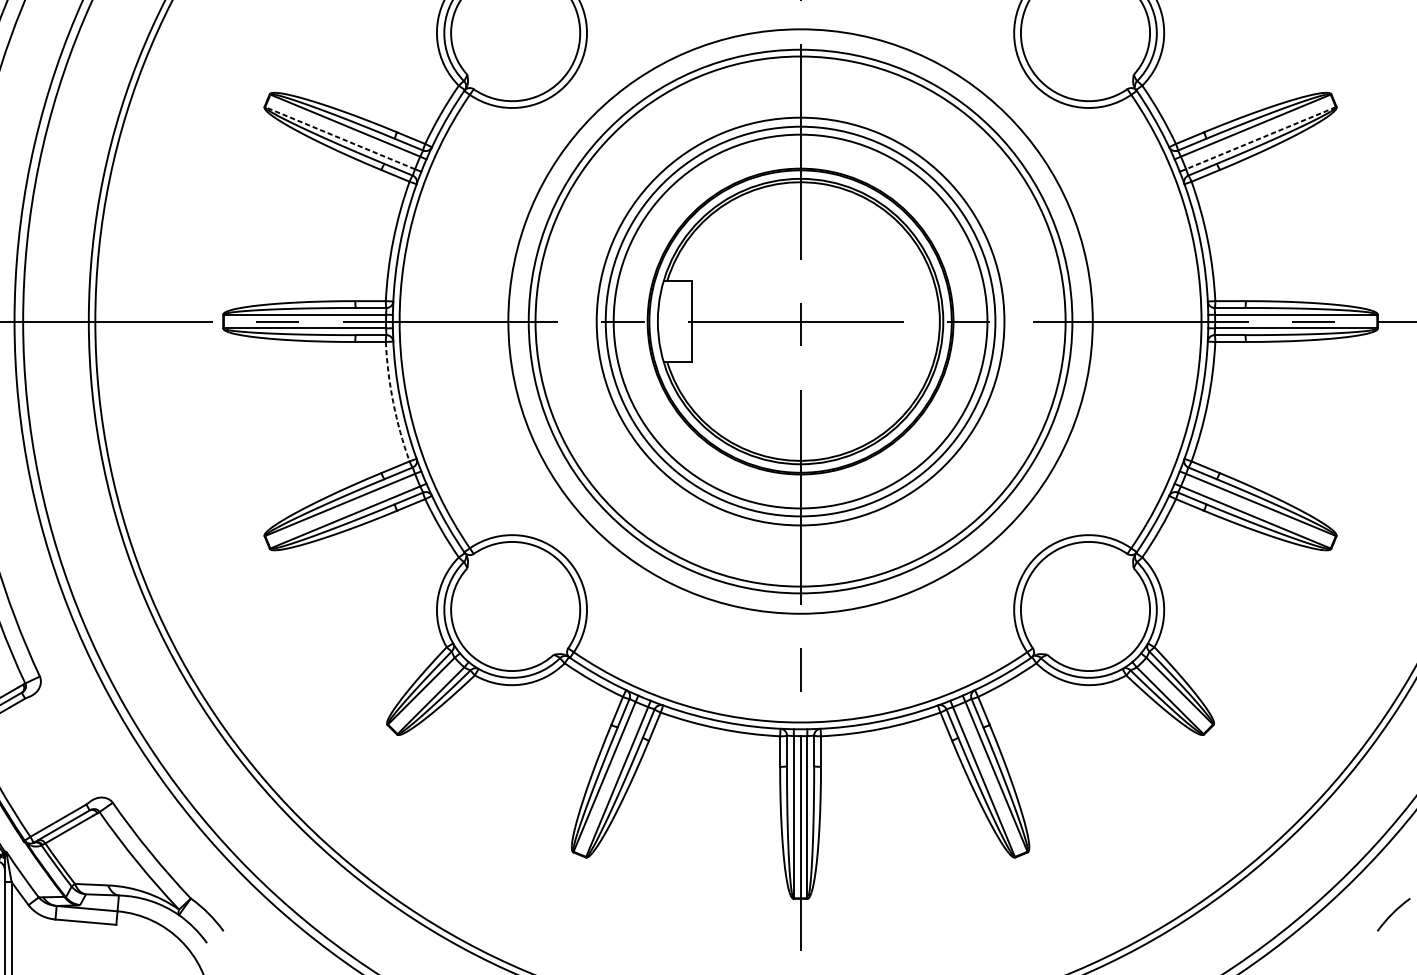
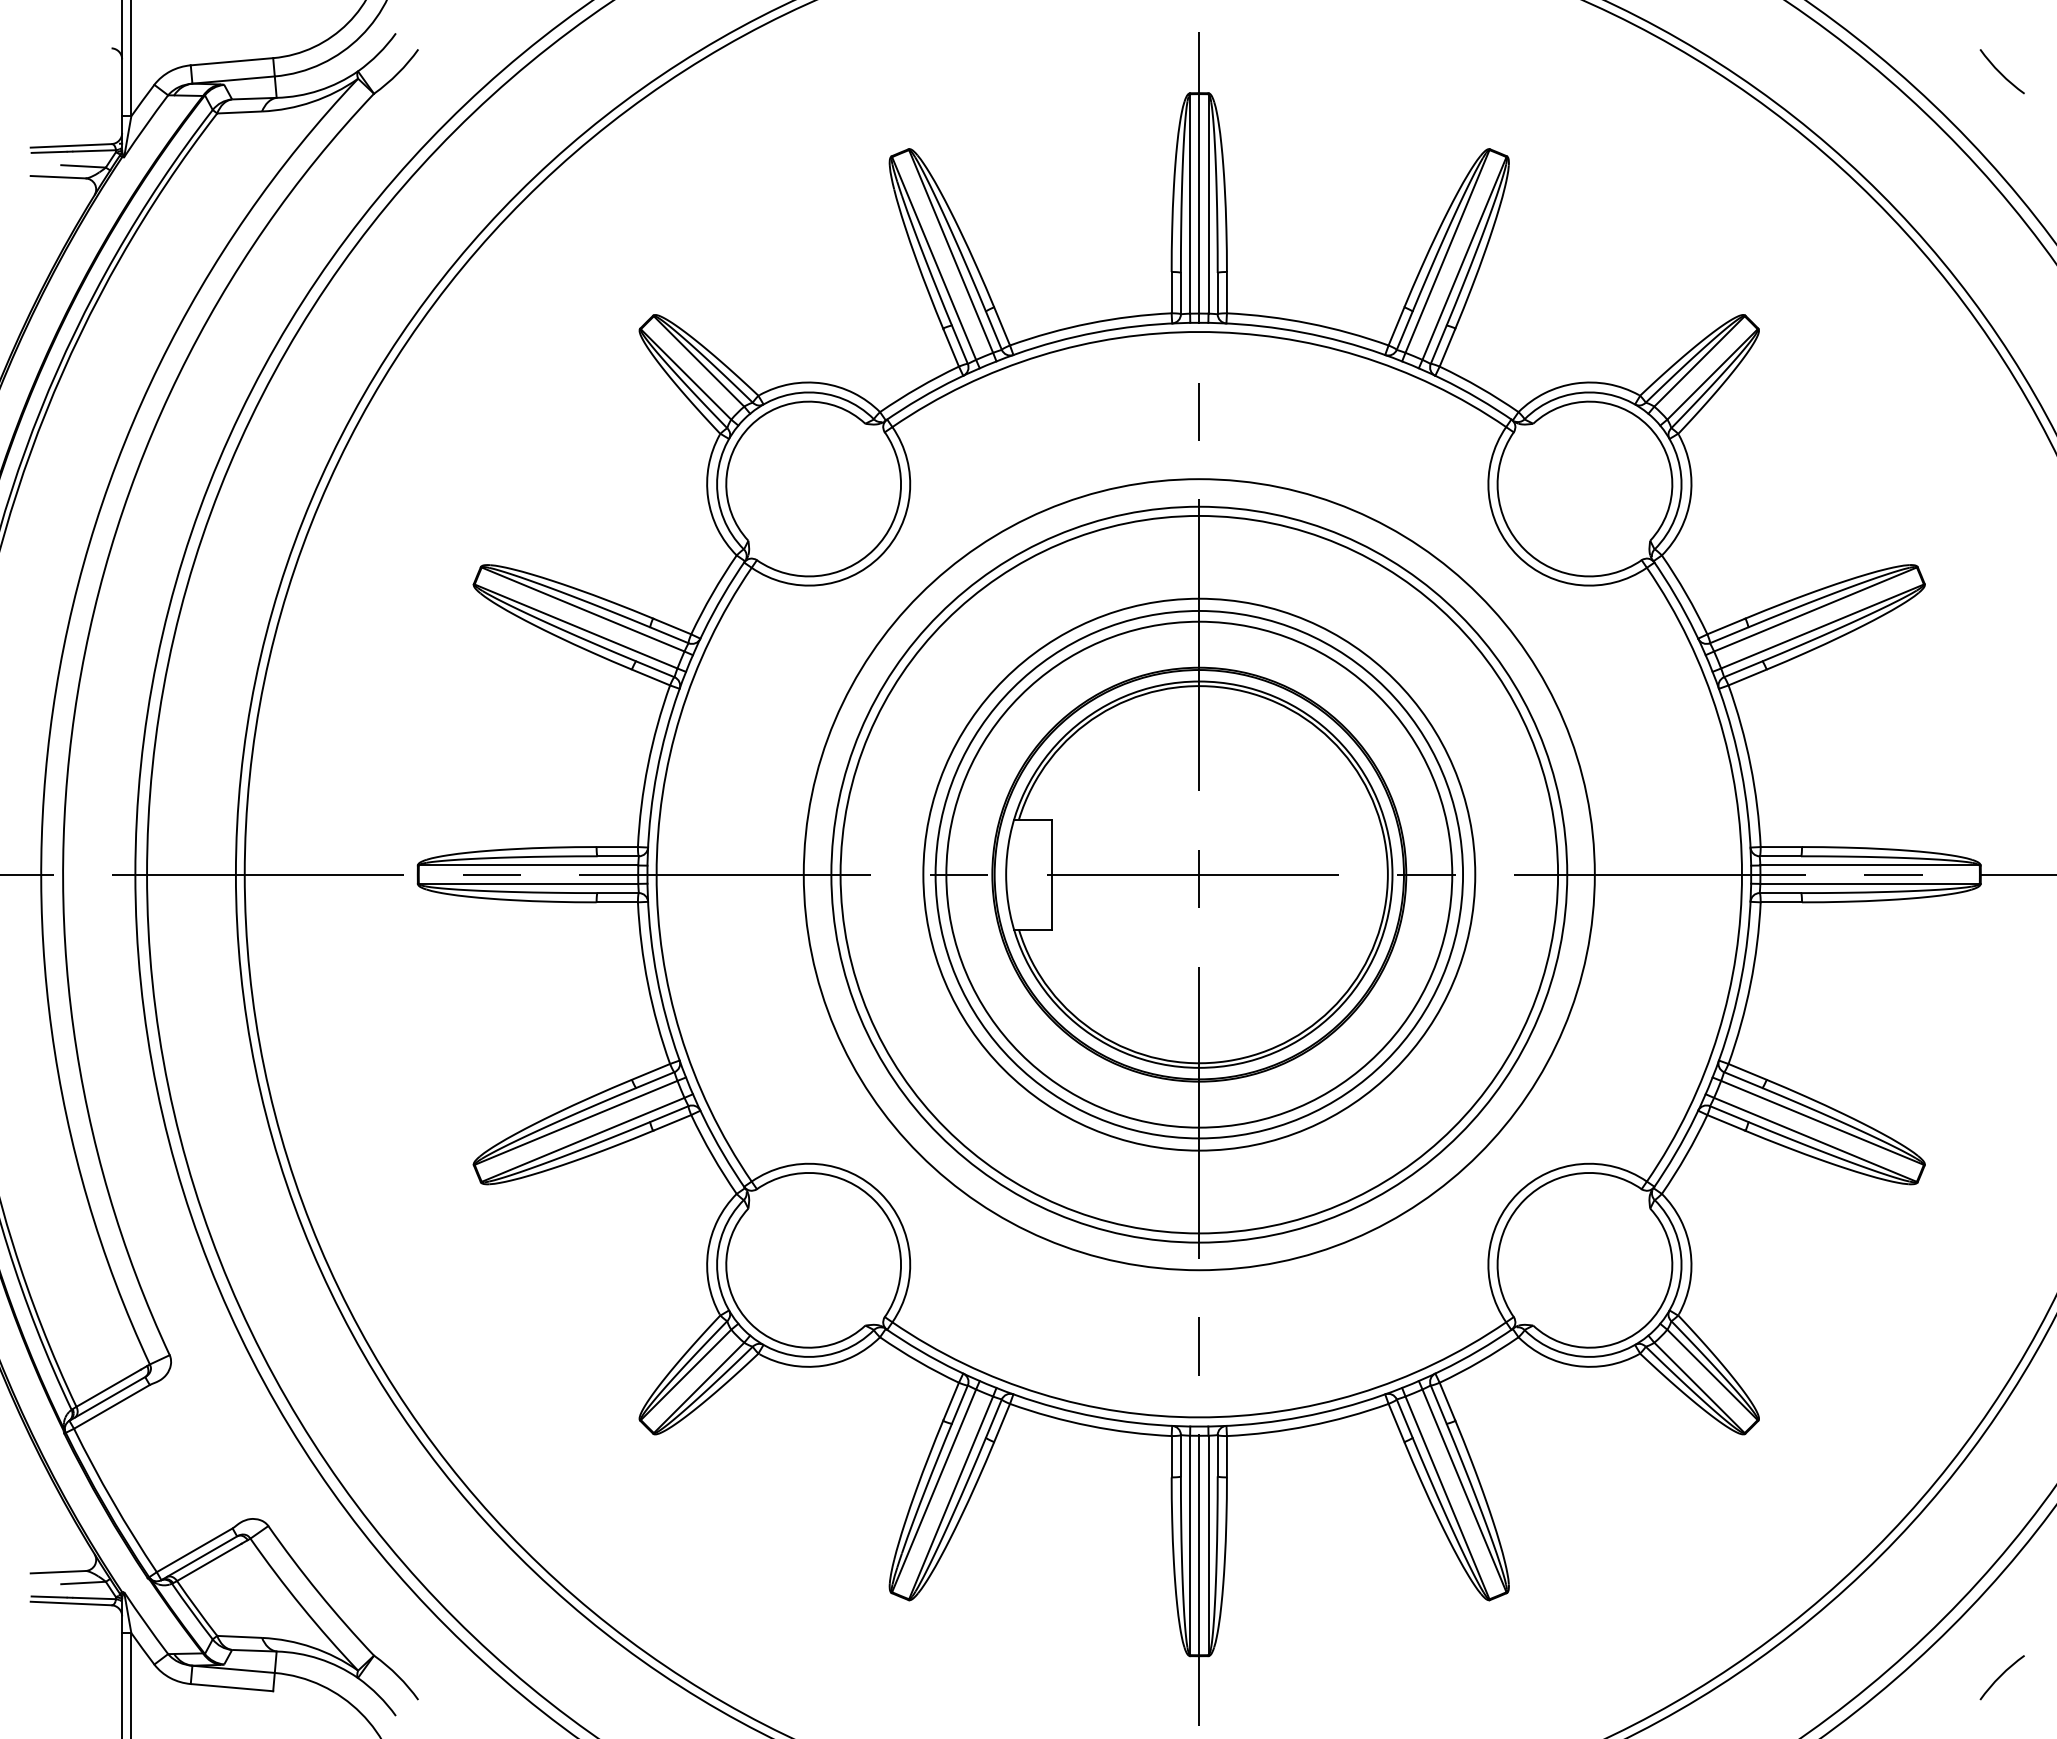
line: (340, 138) -> (576, 626), dashed -> solid
line: (1260, 138) -> (1822, 626), dashed -> solid
arc: (393, 402) -> (648, 984), dashed -> solid

